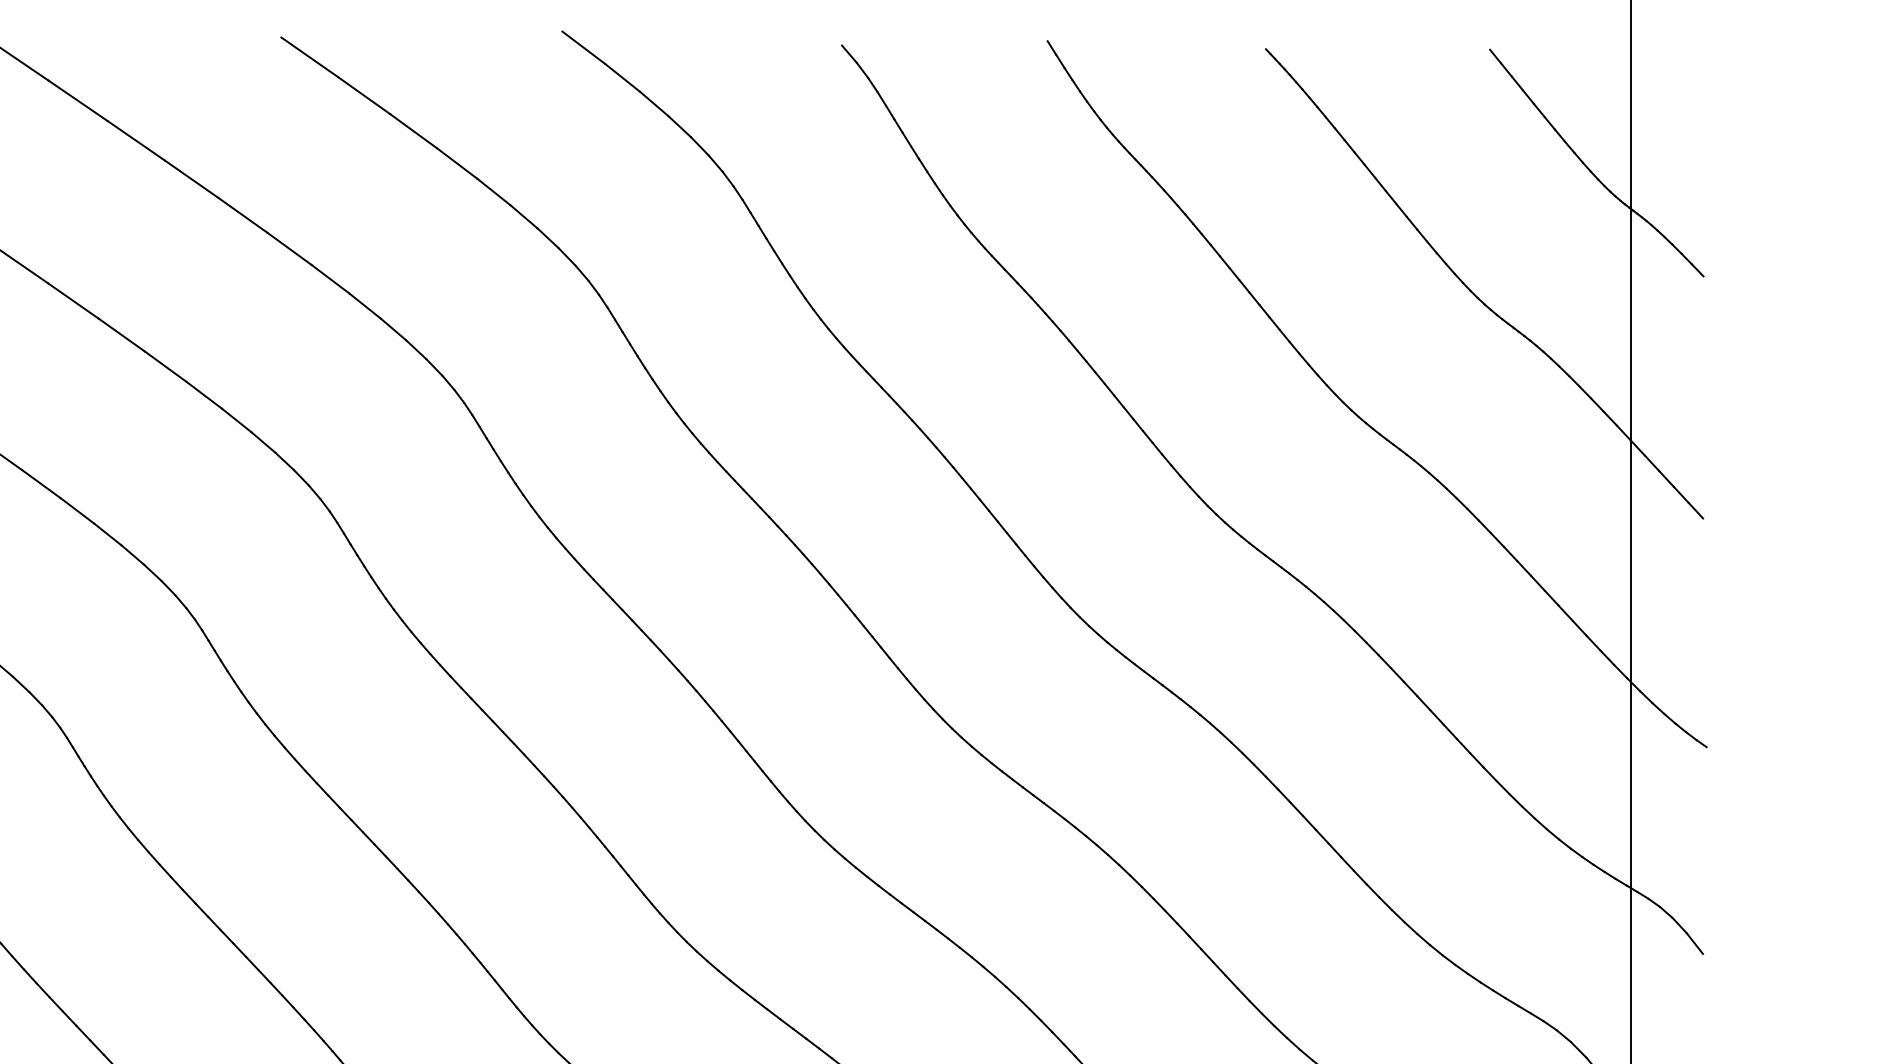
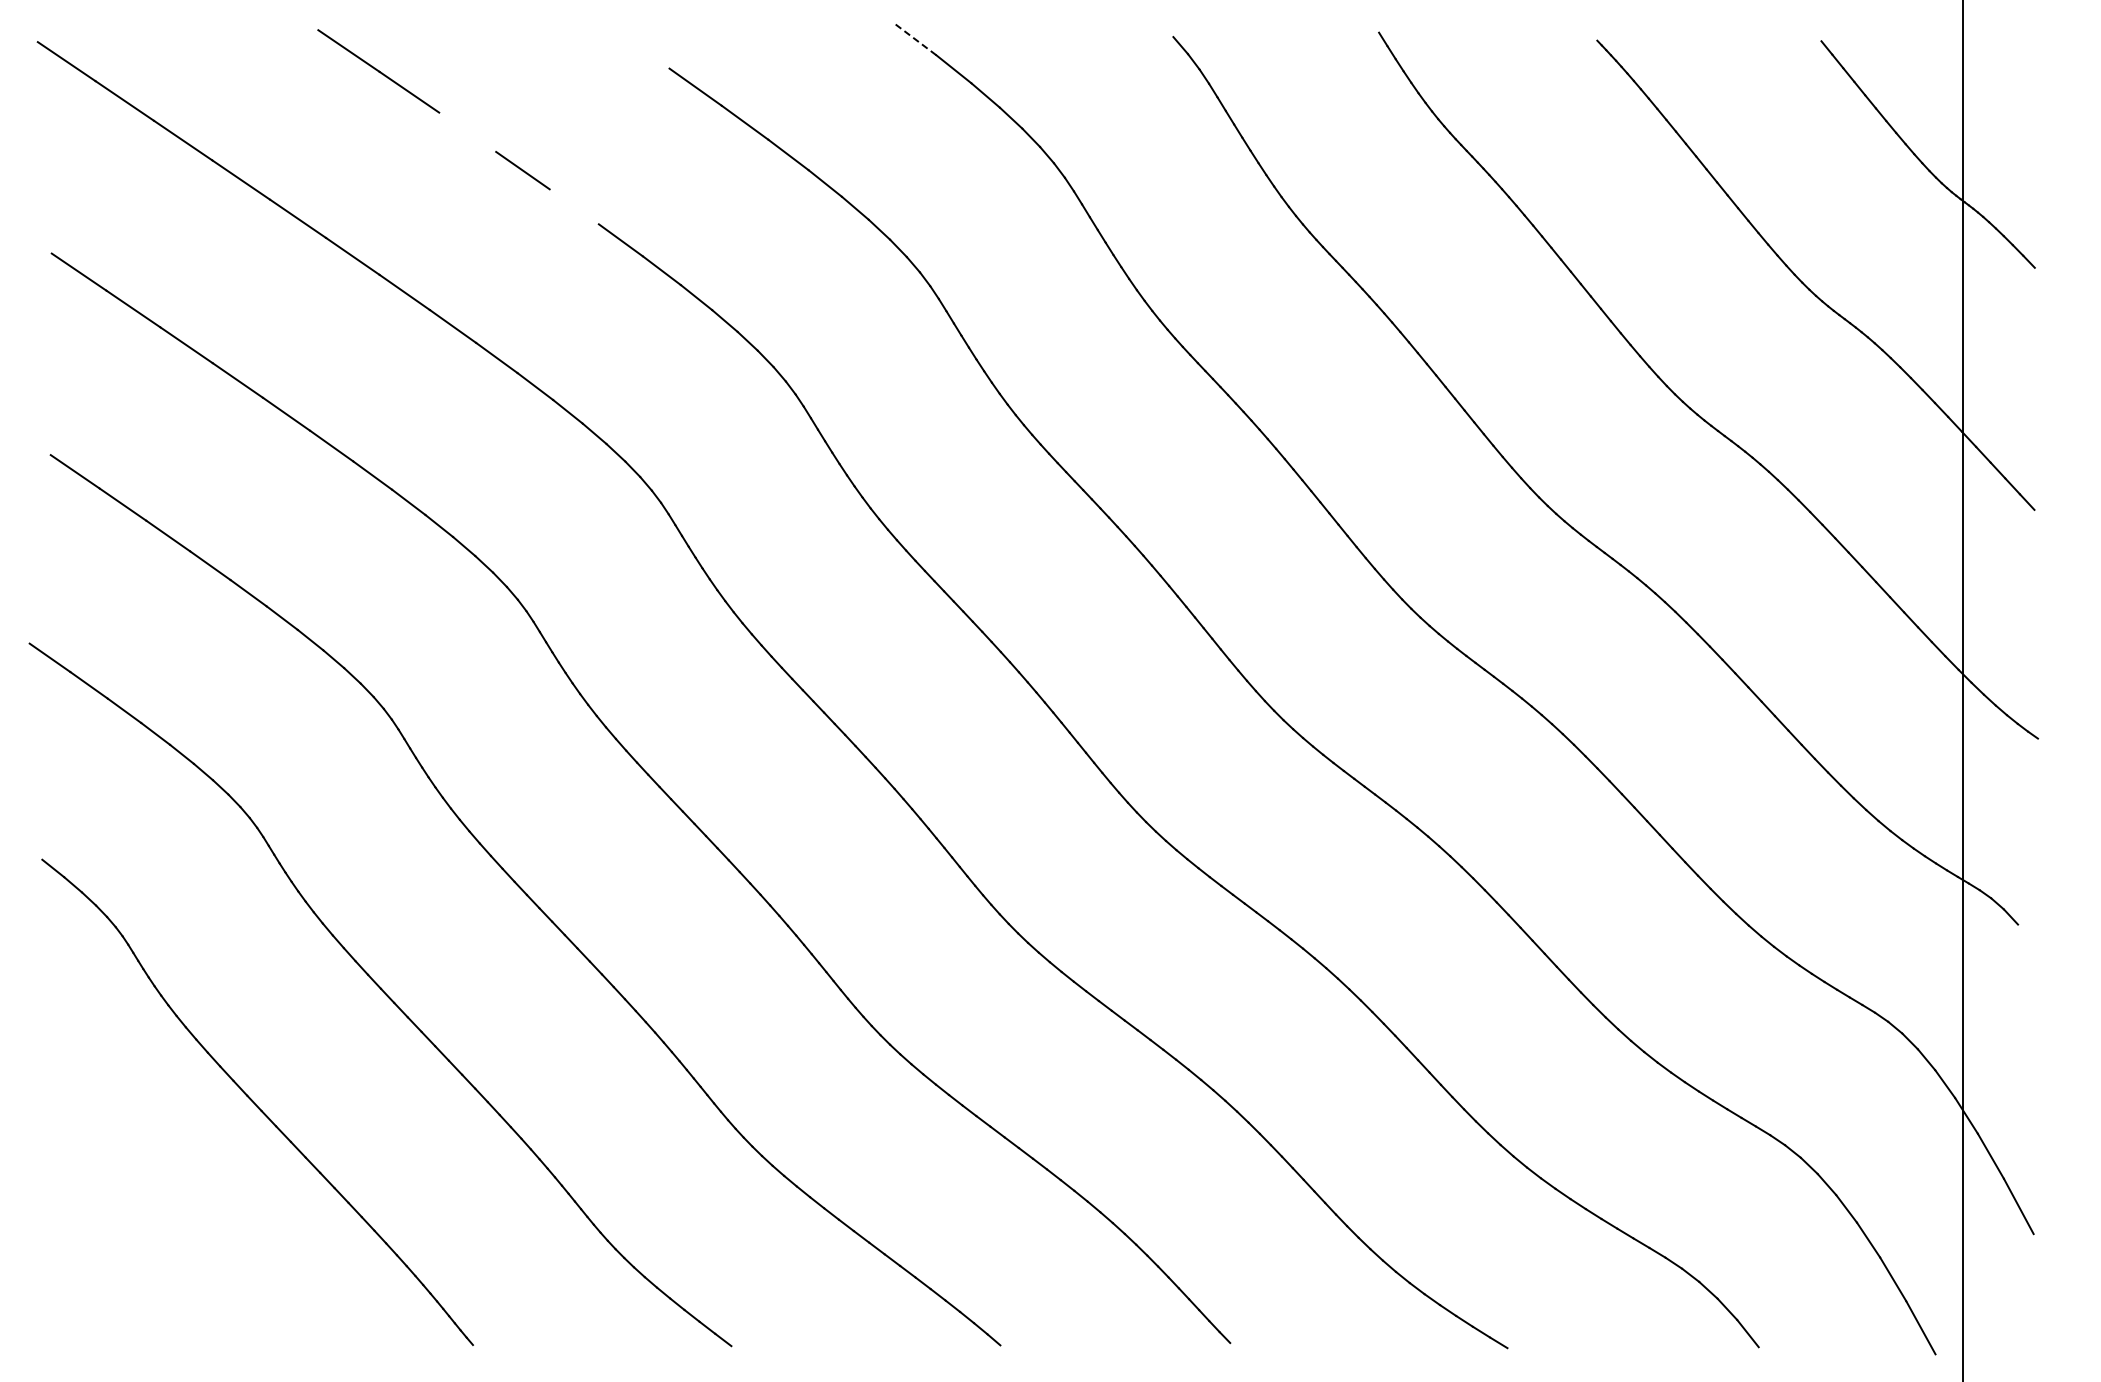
line: (584, 48) -> (915, 39), solid -> dashed
line: (309, 57) -> (640, 48), removed
line: (136, 140) -> (467, 131), removed
line: (242, 215) -> (573, 206), removed
line: (1695, 943) -> (2026, 934), removed

